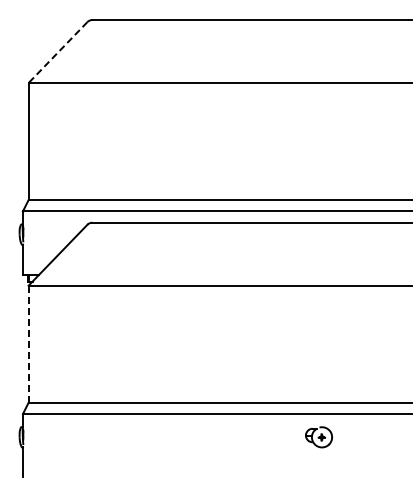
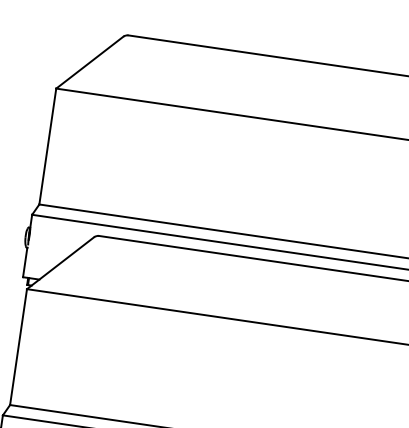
line: (57, 52) -> (89, 62), dashed -> solid
line: (28, 344) -> (18, 347), dashed -> solid

